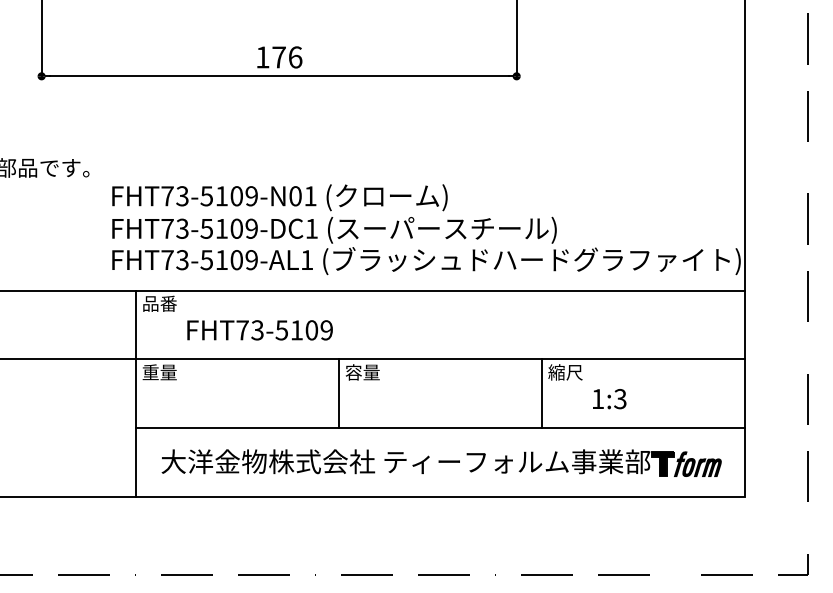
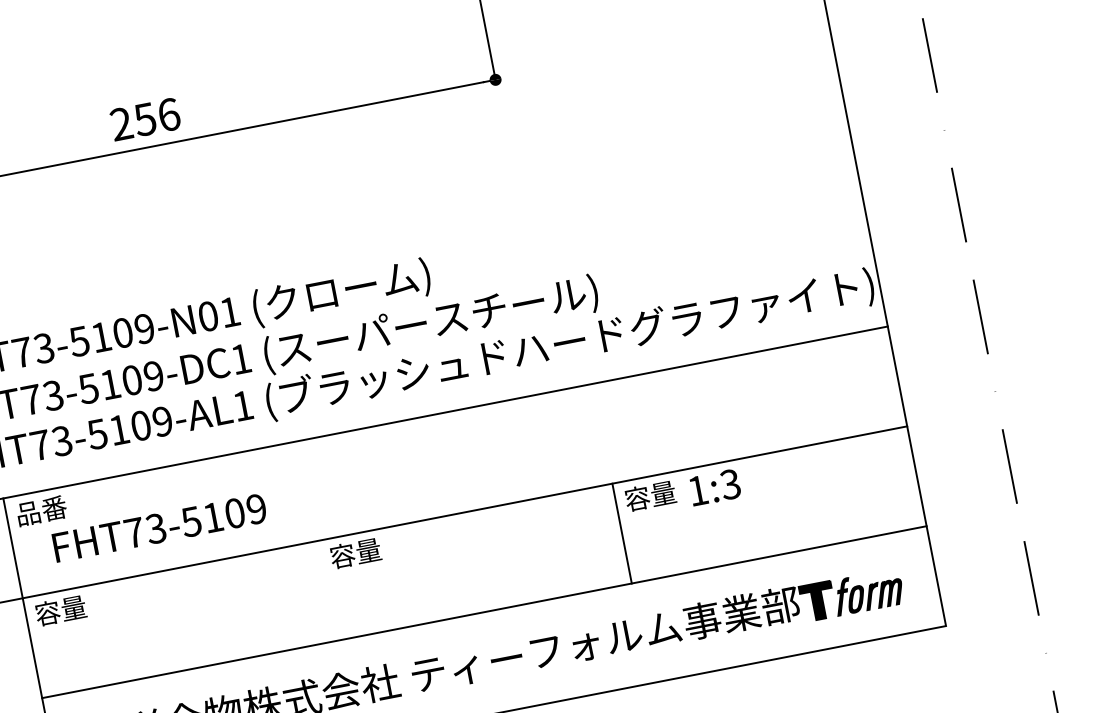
text: (270, 57) -> (132, 122), 176 -> 256
text: (259, 330) -> (159, 528), moved
text: (150, 372) -> (47, 613), 重量 -> 容量
text: (565, 372) -> (650, 496), 縮尺 -> 容量
line: (339, 393) -> (327, 590), removed
text: (609, 399) -> (714, 488), moved

